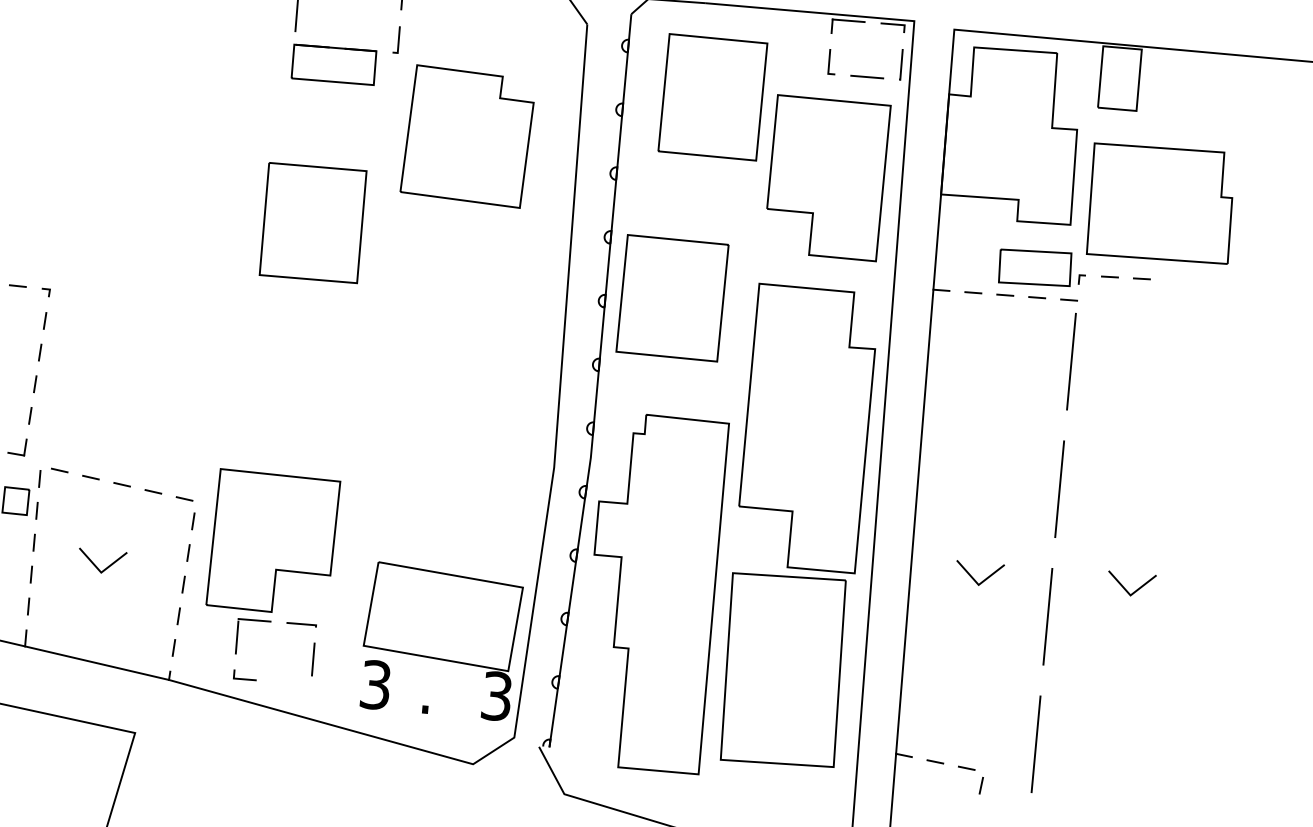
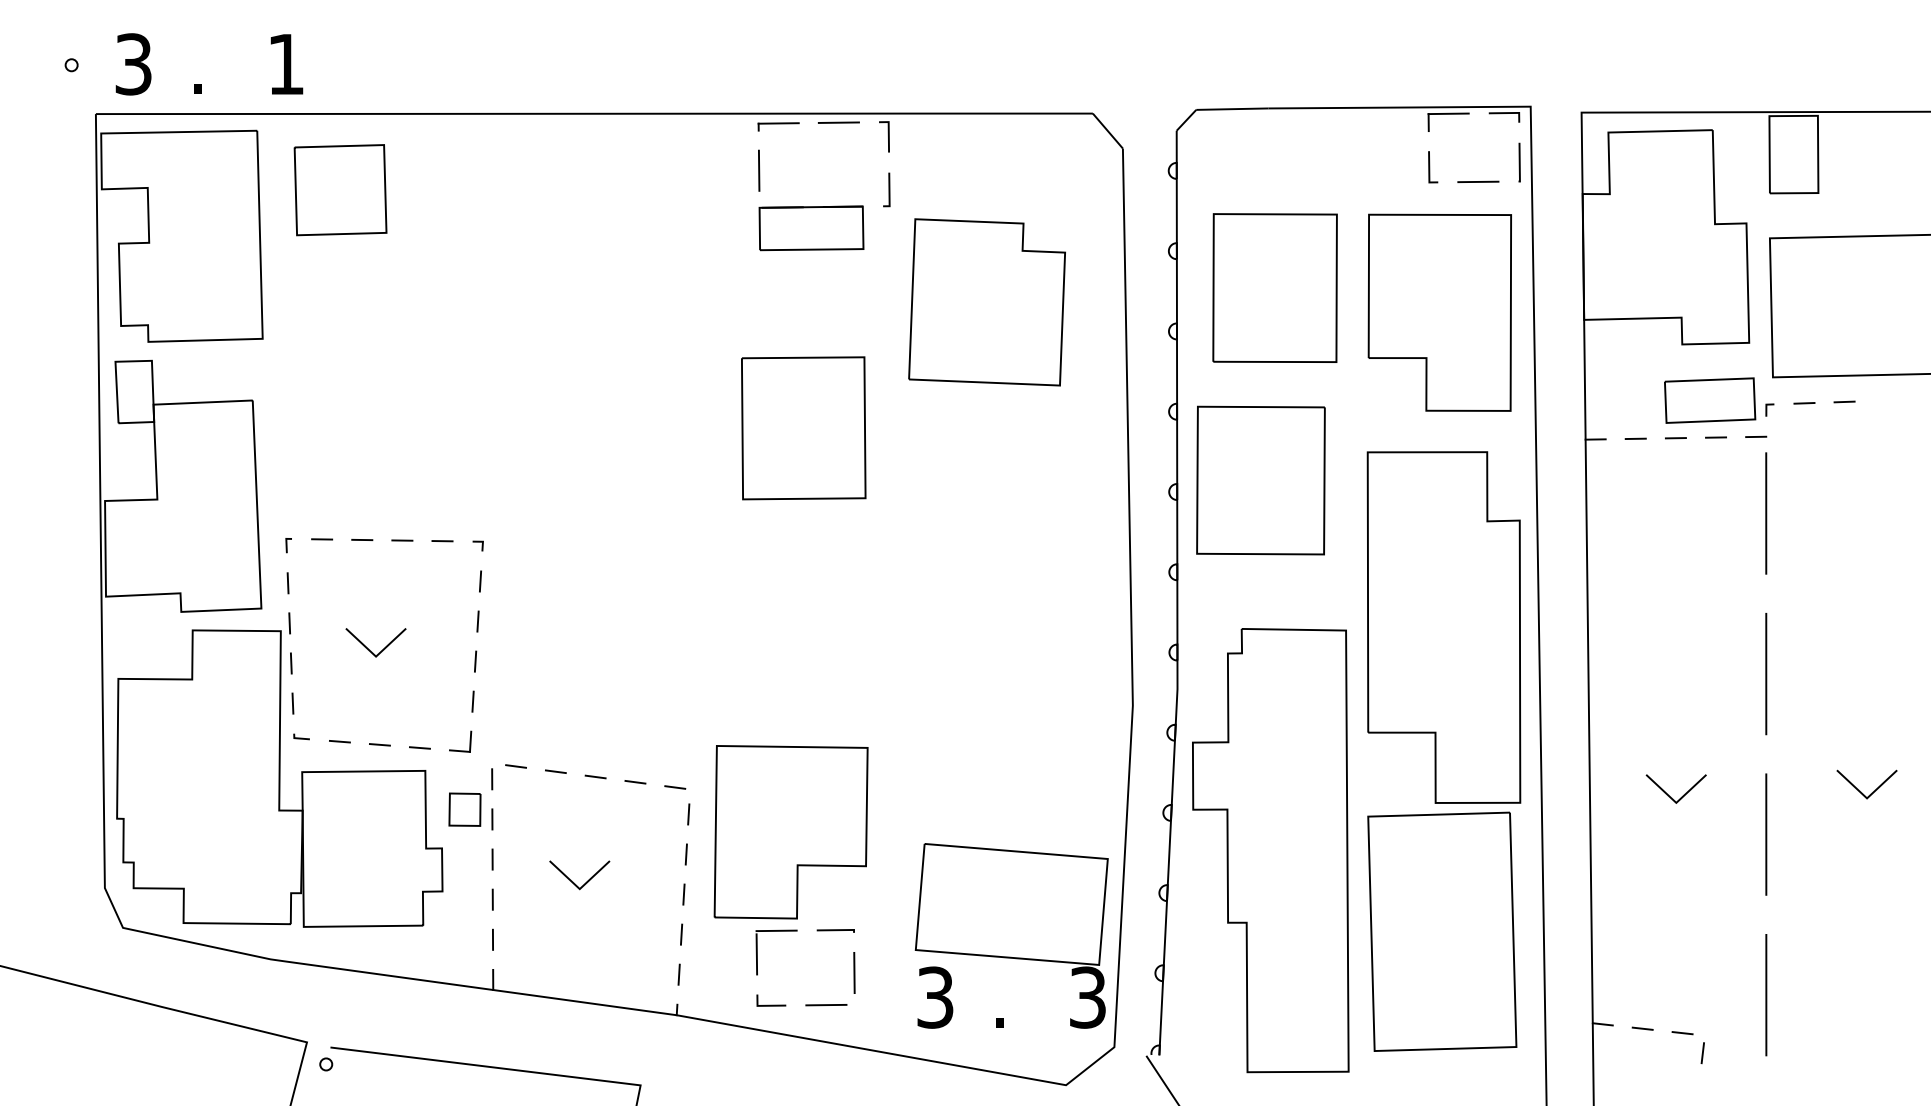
part: (712, 96) -> (1274, 287), moved
line: (288, 682) -> (826, 1004), added

